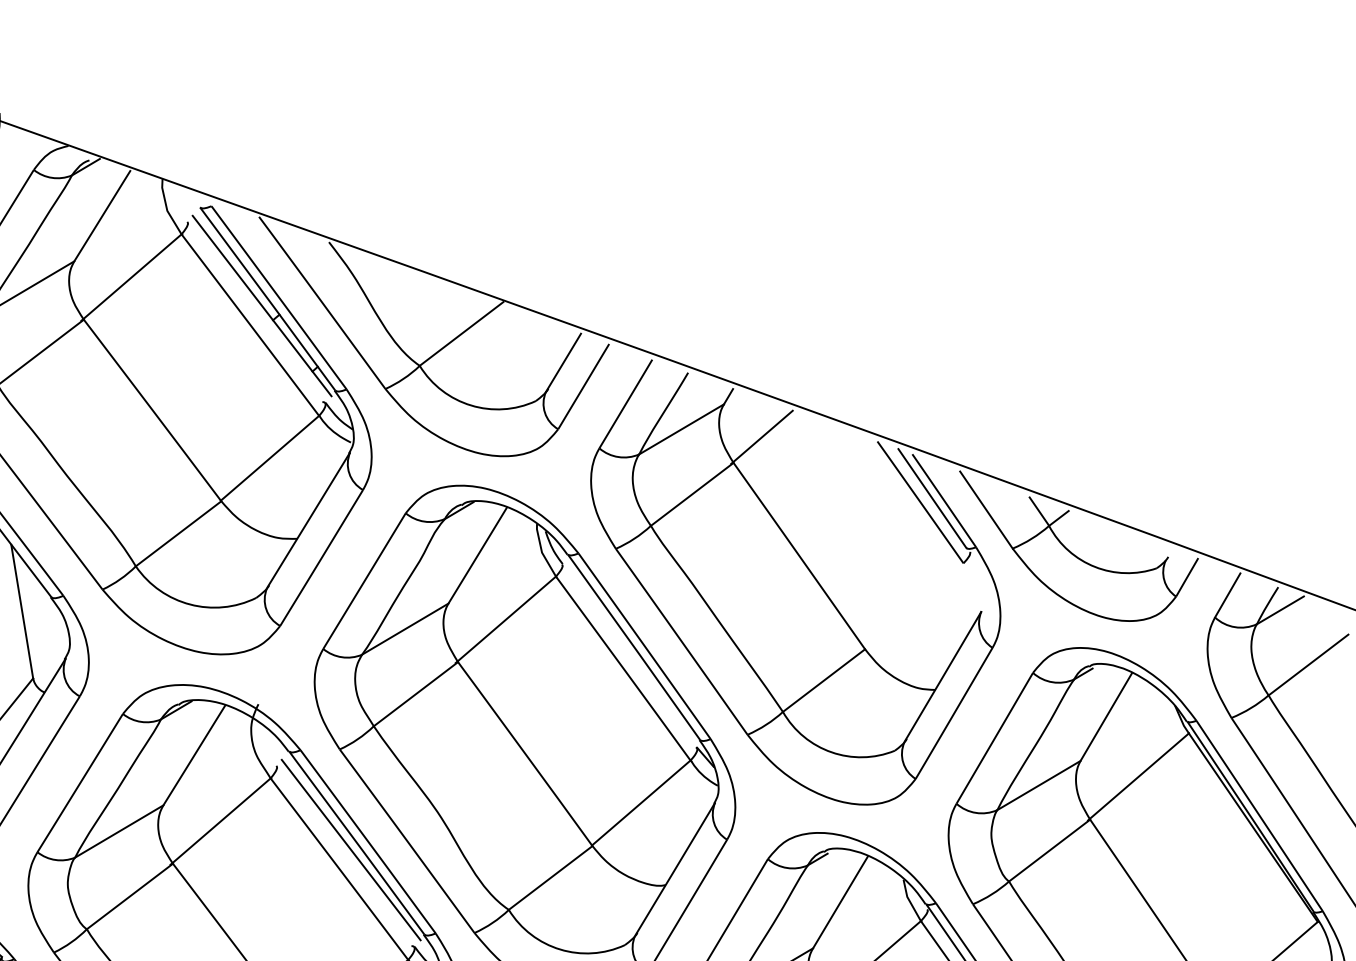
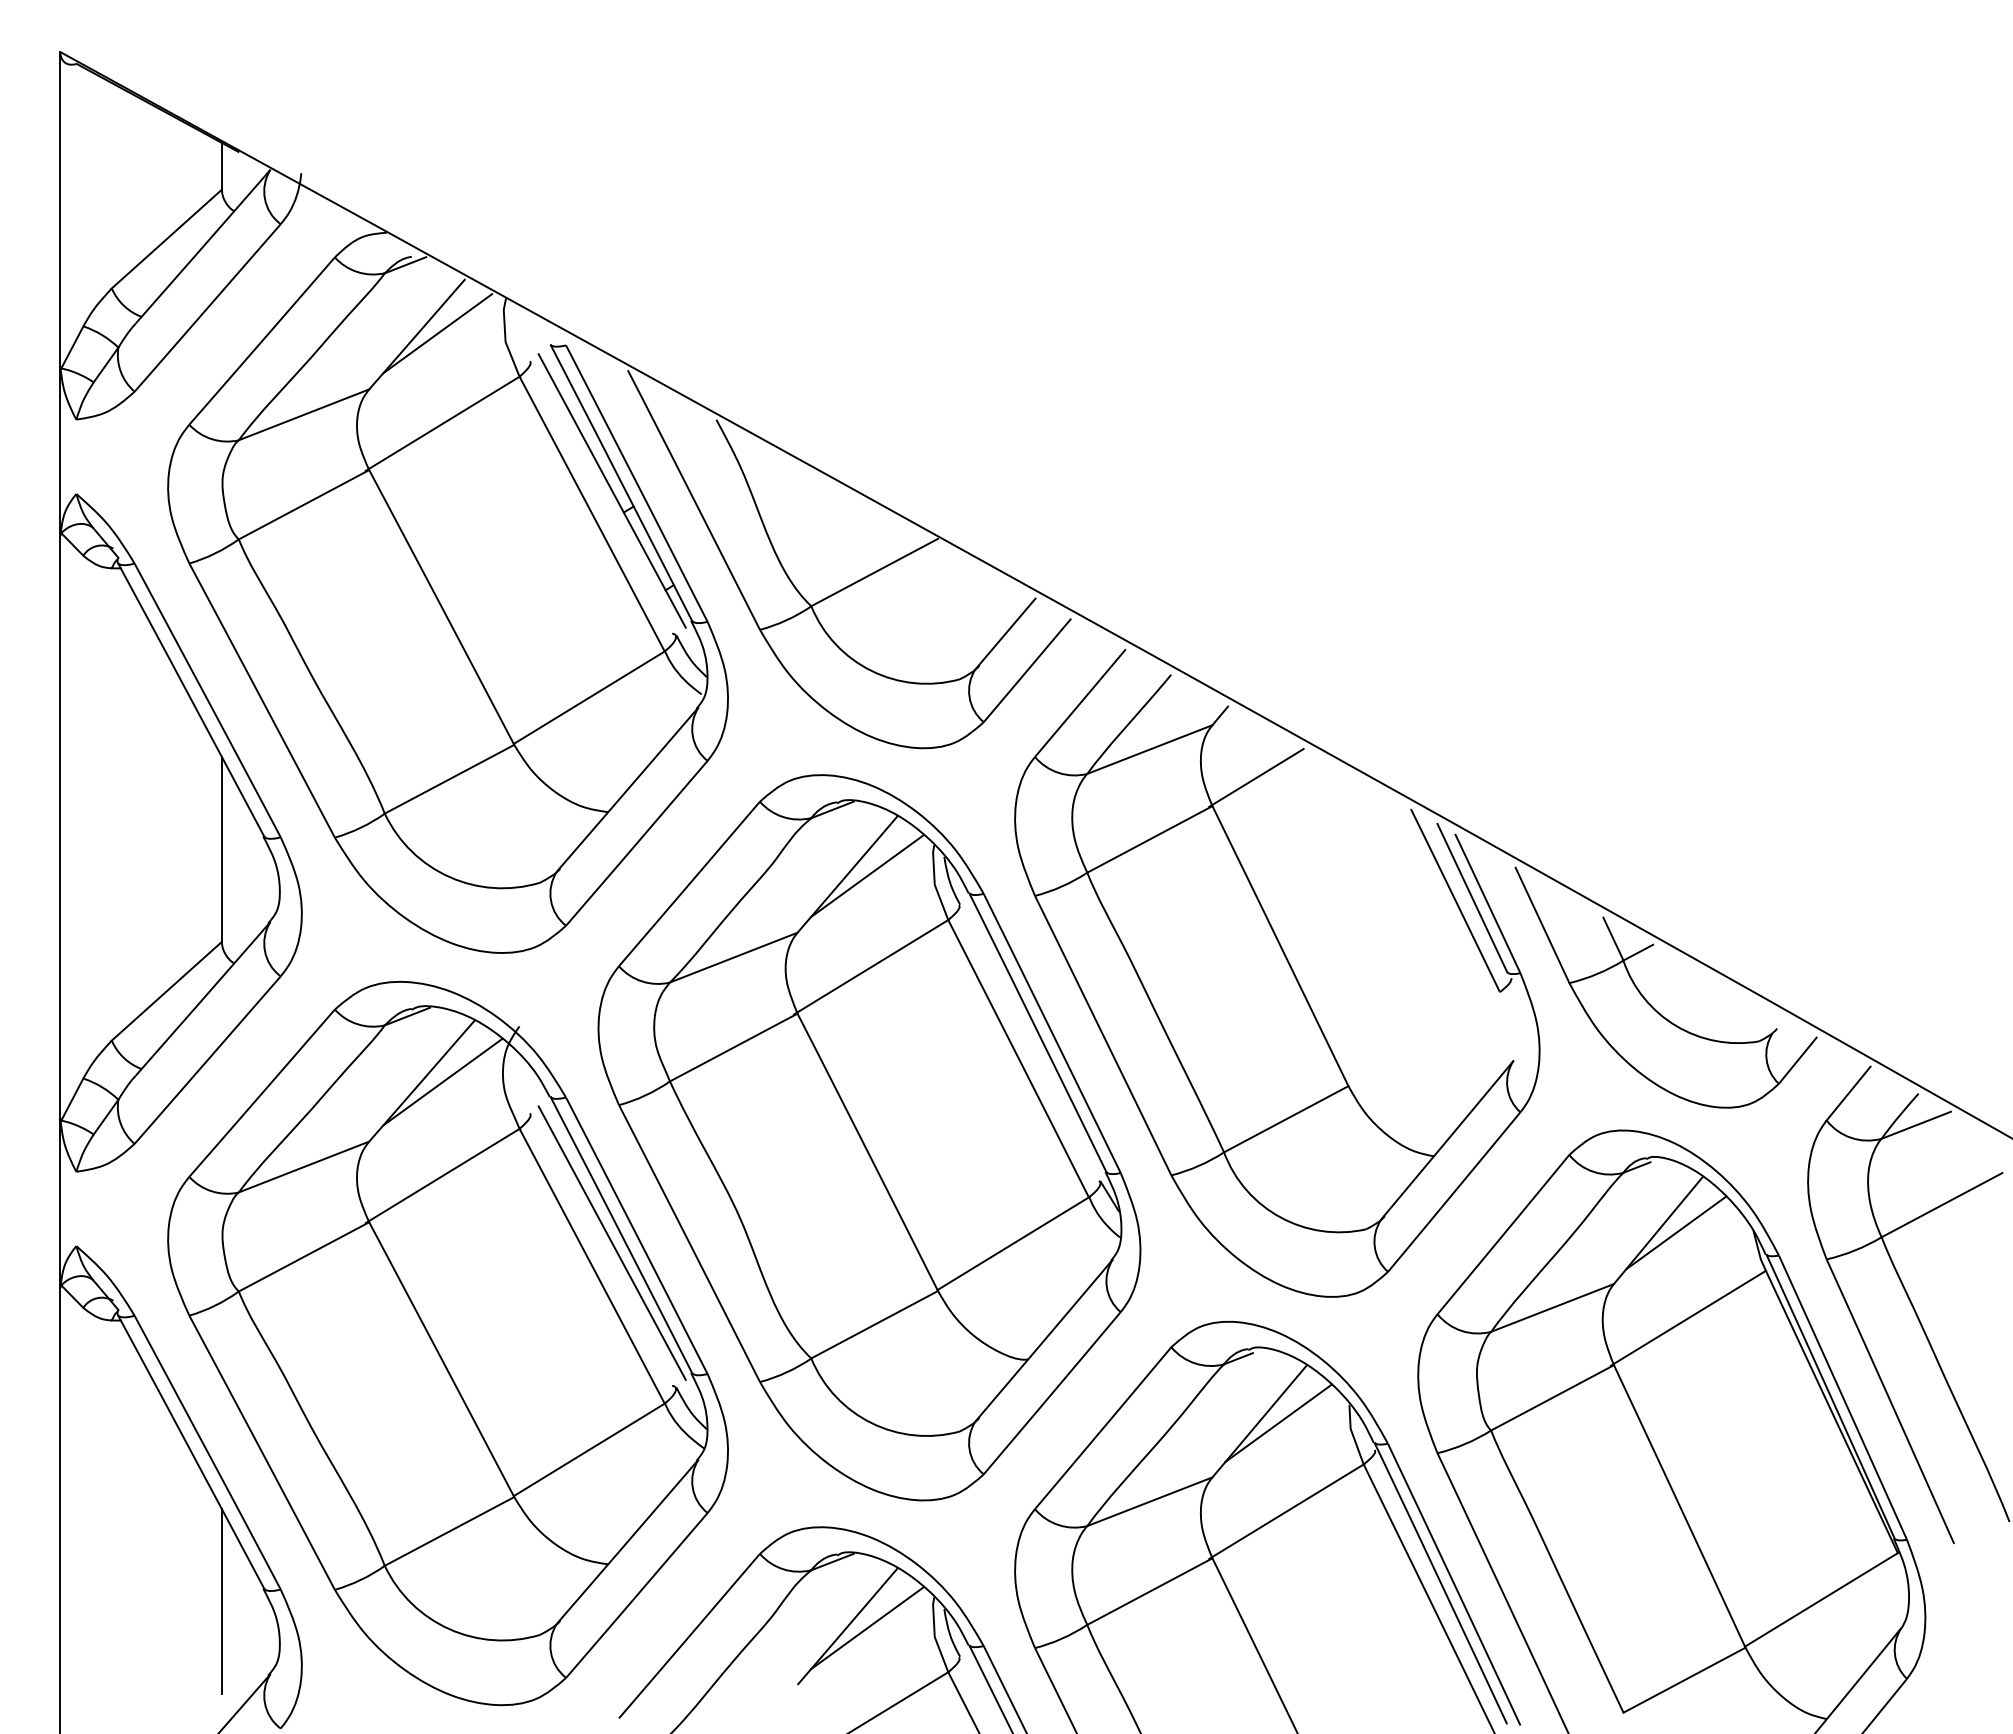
line: (117, 212) -> (437, 333), added
line: (491, 554) -> (866, 876), added
line: (1119, 716) -> (1676, 1232), added
line: (209, 753) -> (442, 1081), added
line: (854, 901) -> (1278, 1423), added

